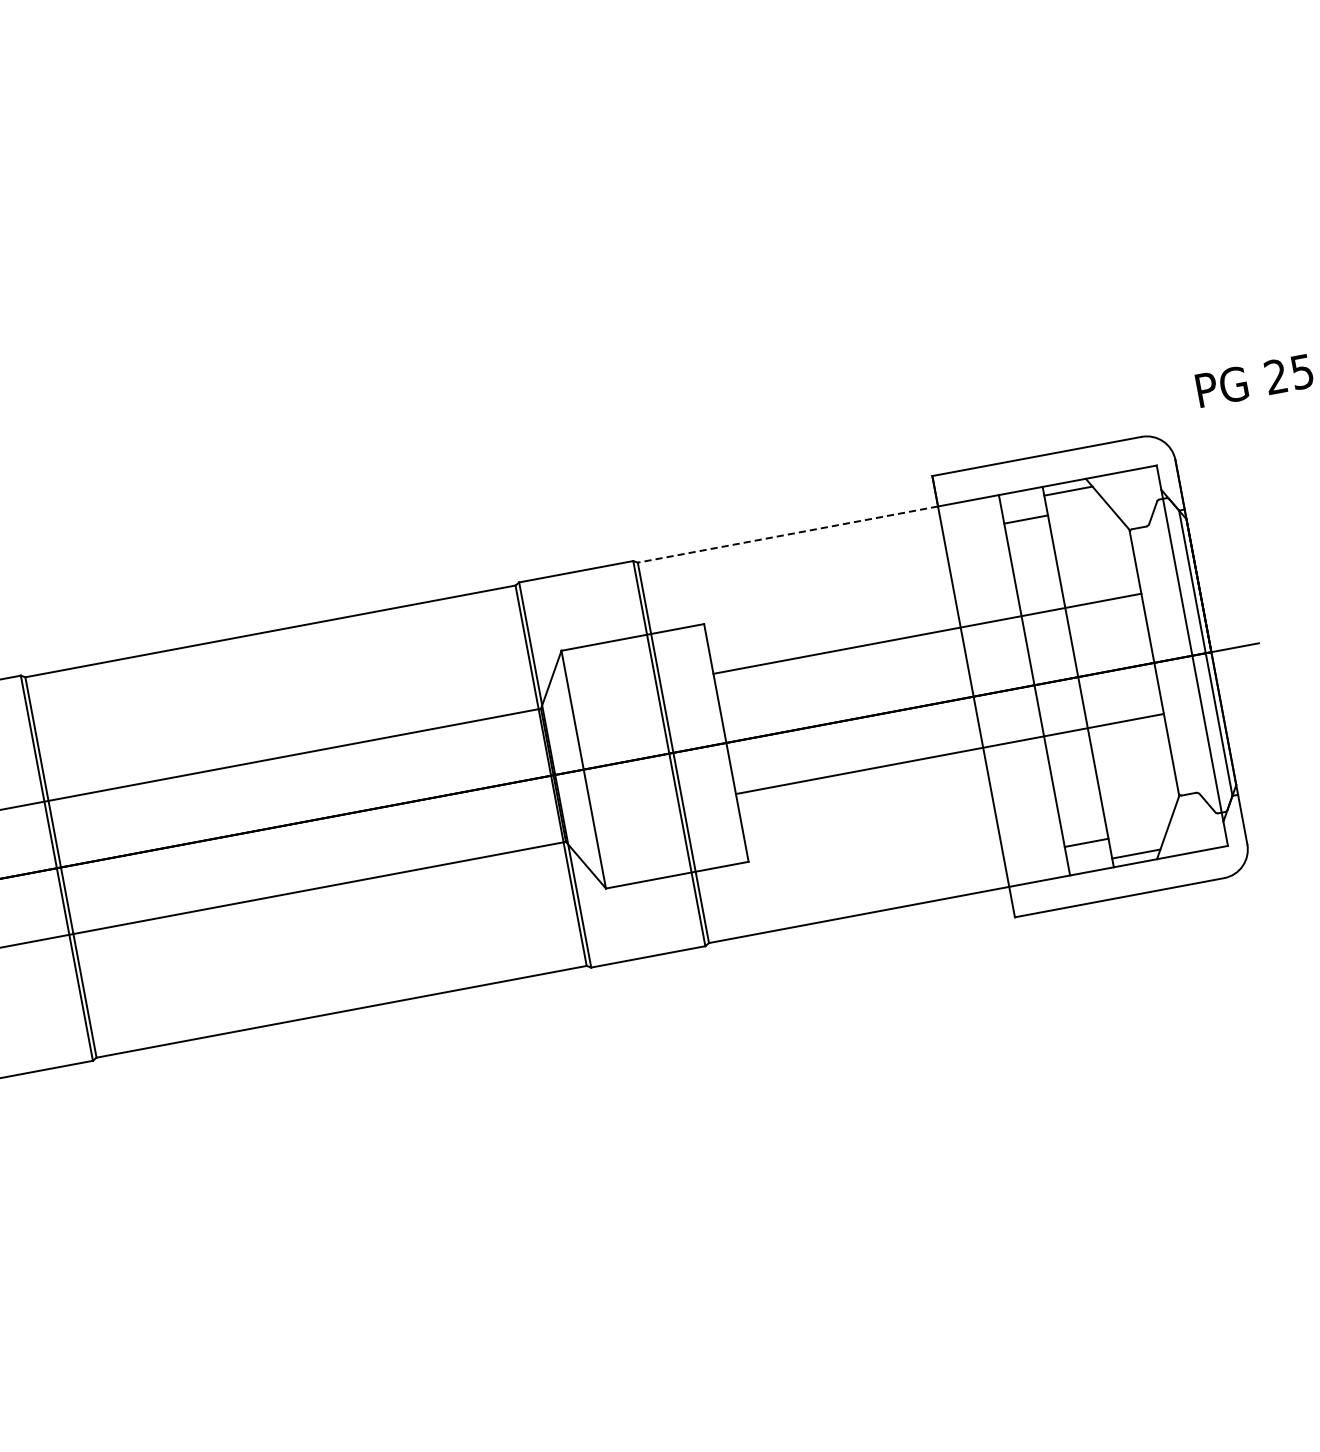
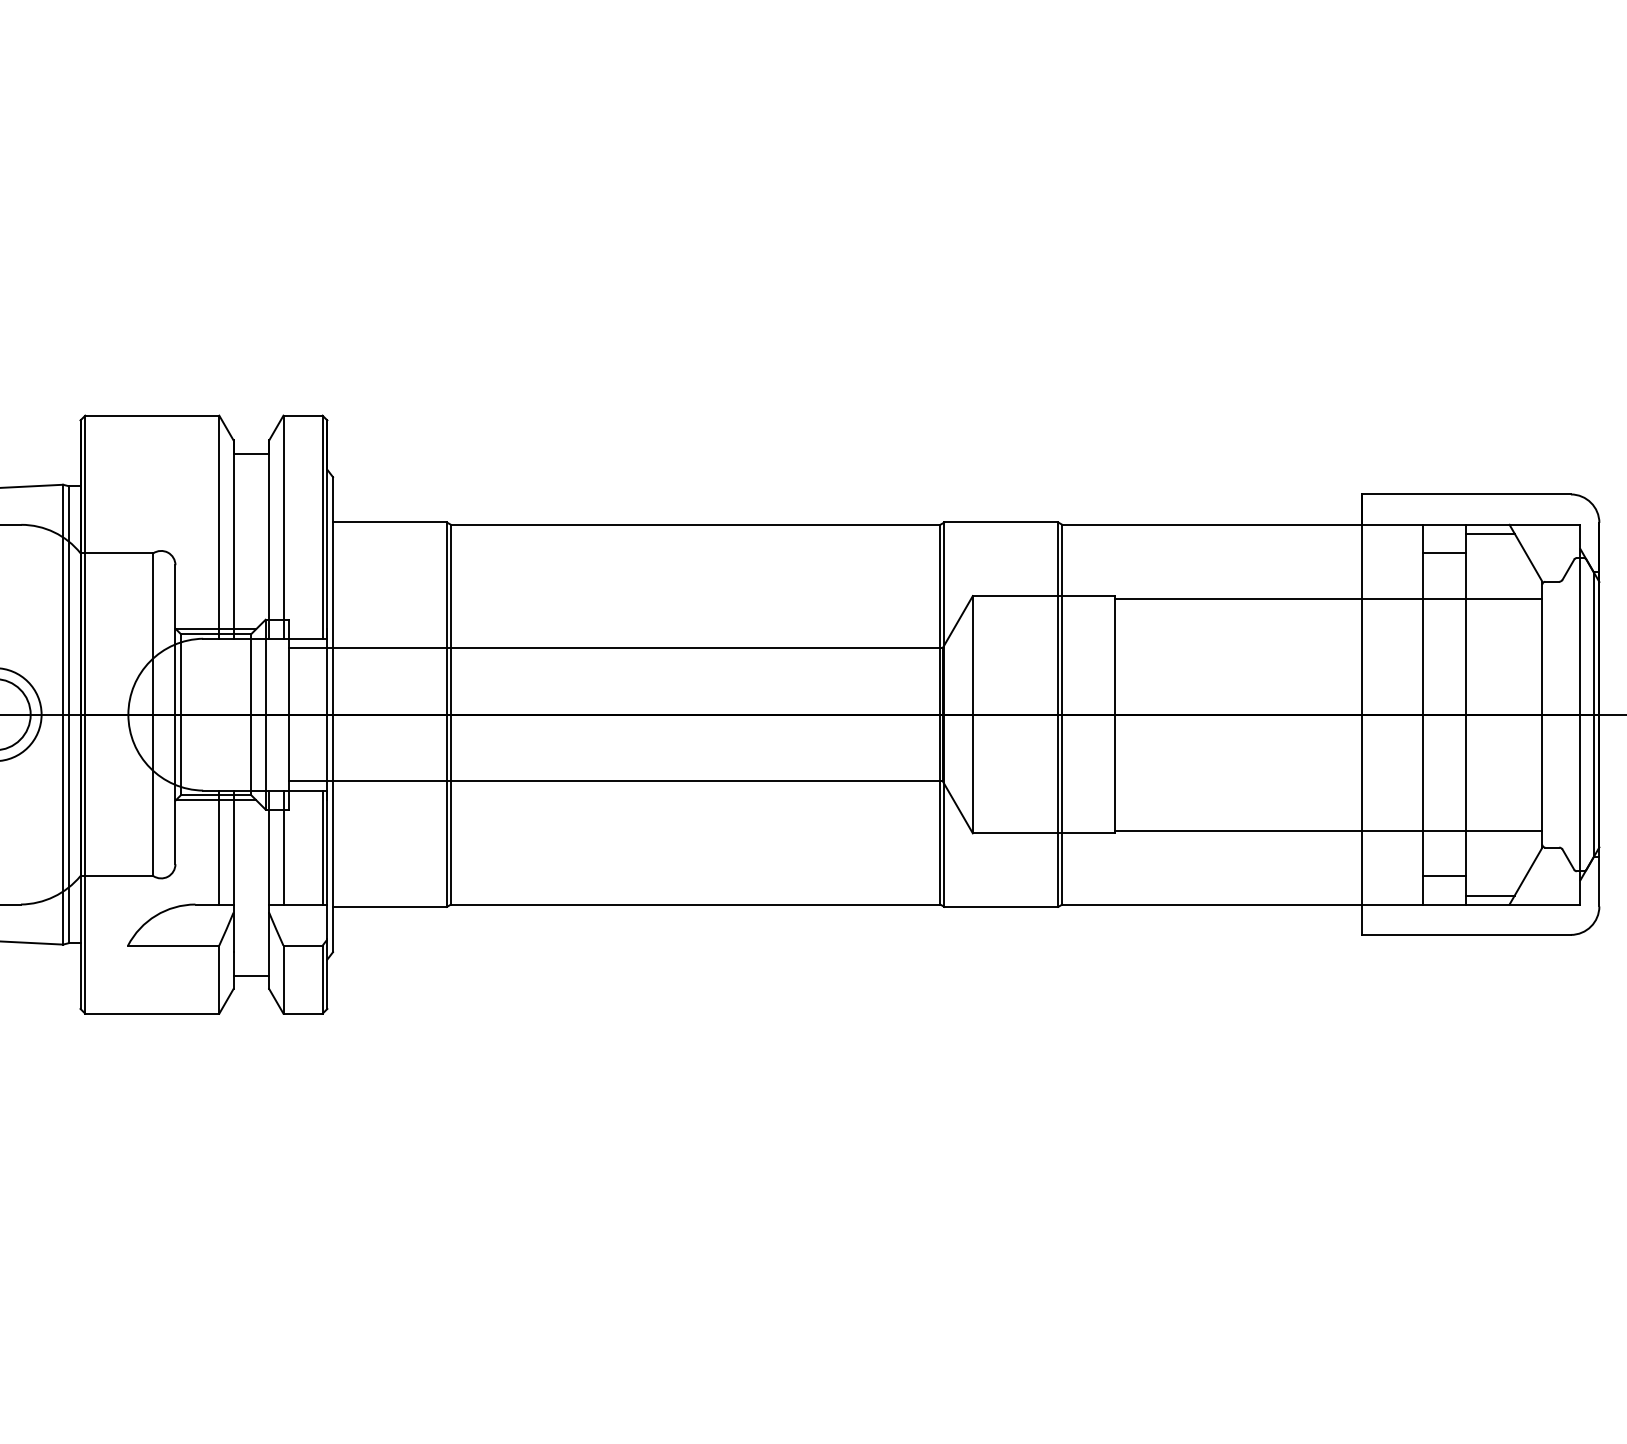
line: (788, 534) -> (1212, 524), dashed -> solid
line: (927, 633) -> (1328, 598), moved
line: (949, 753) -> (1328, 830), moved

